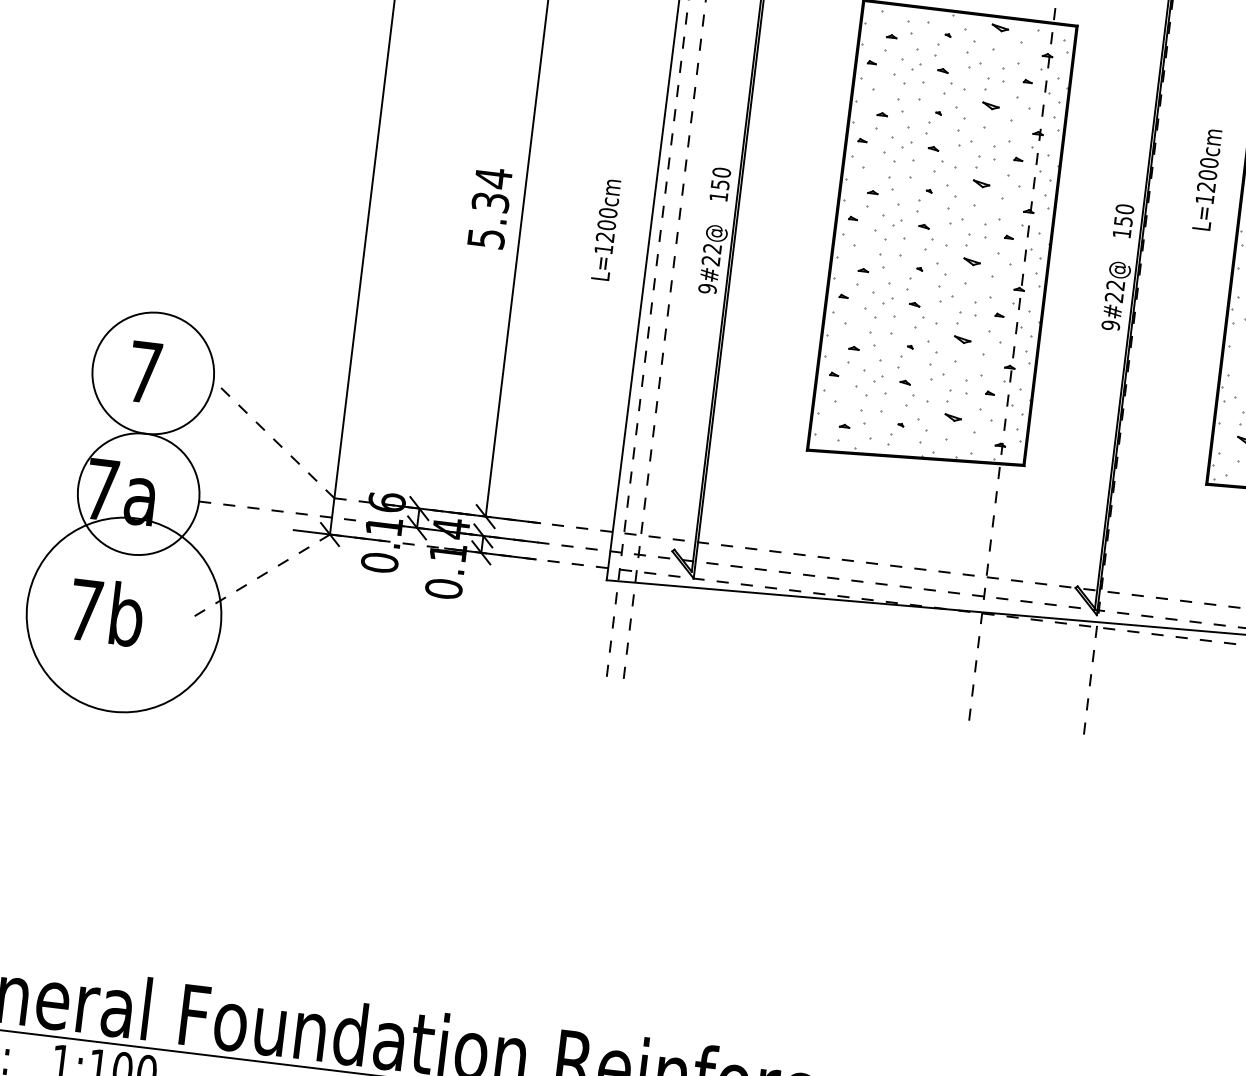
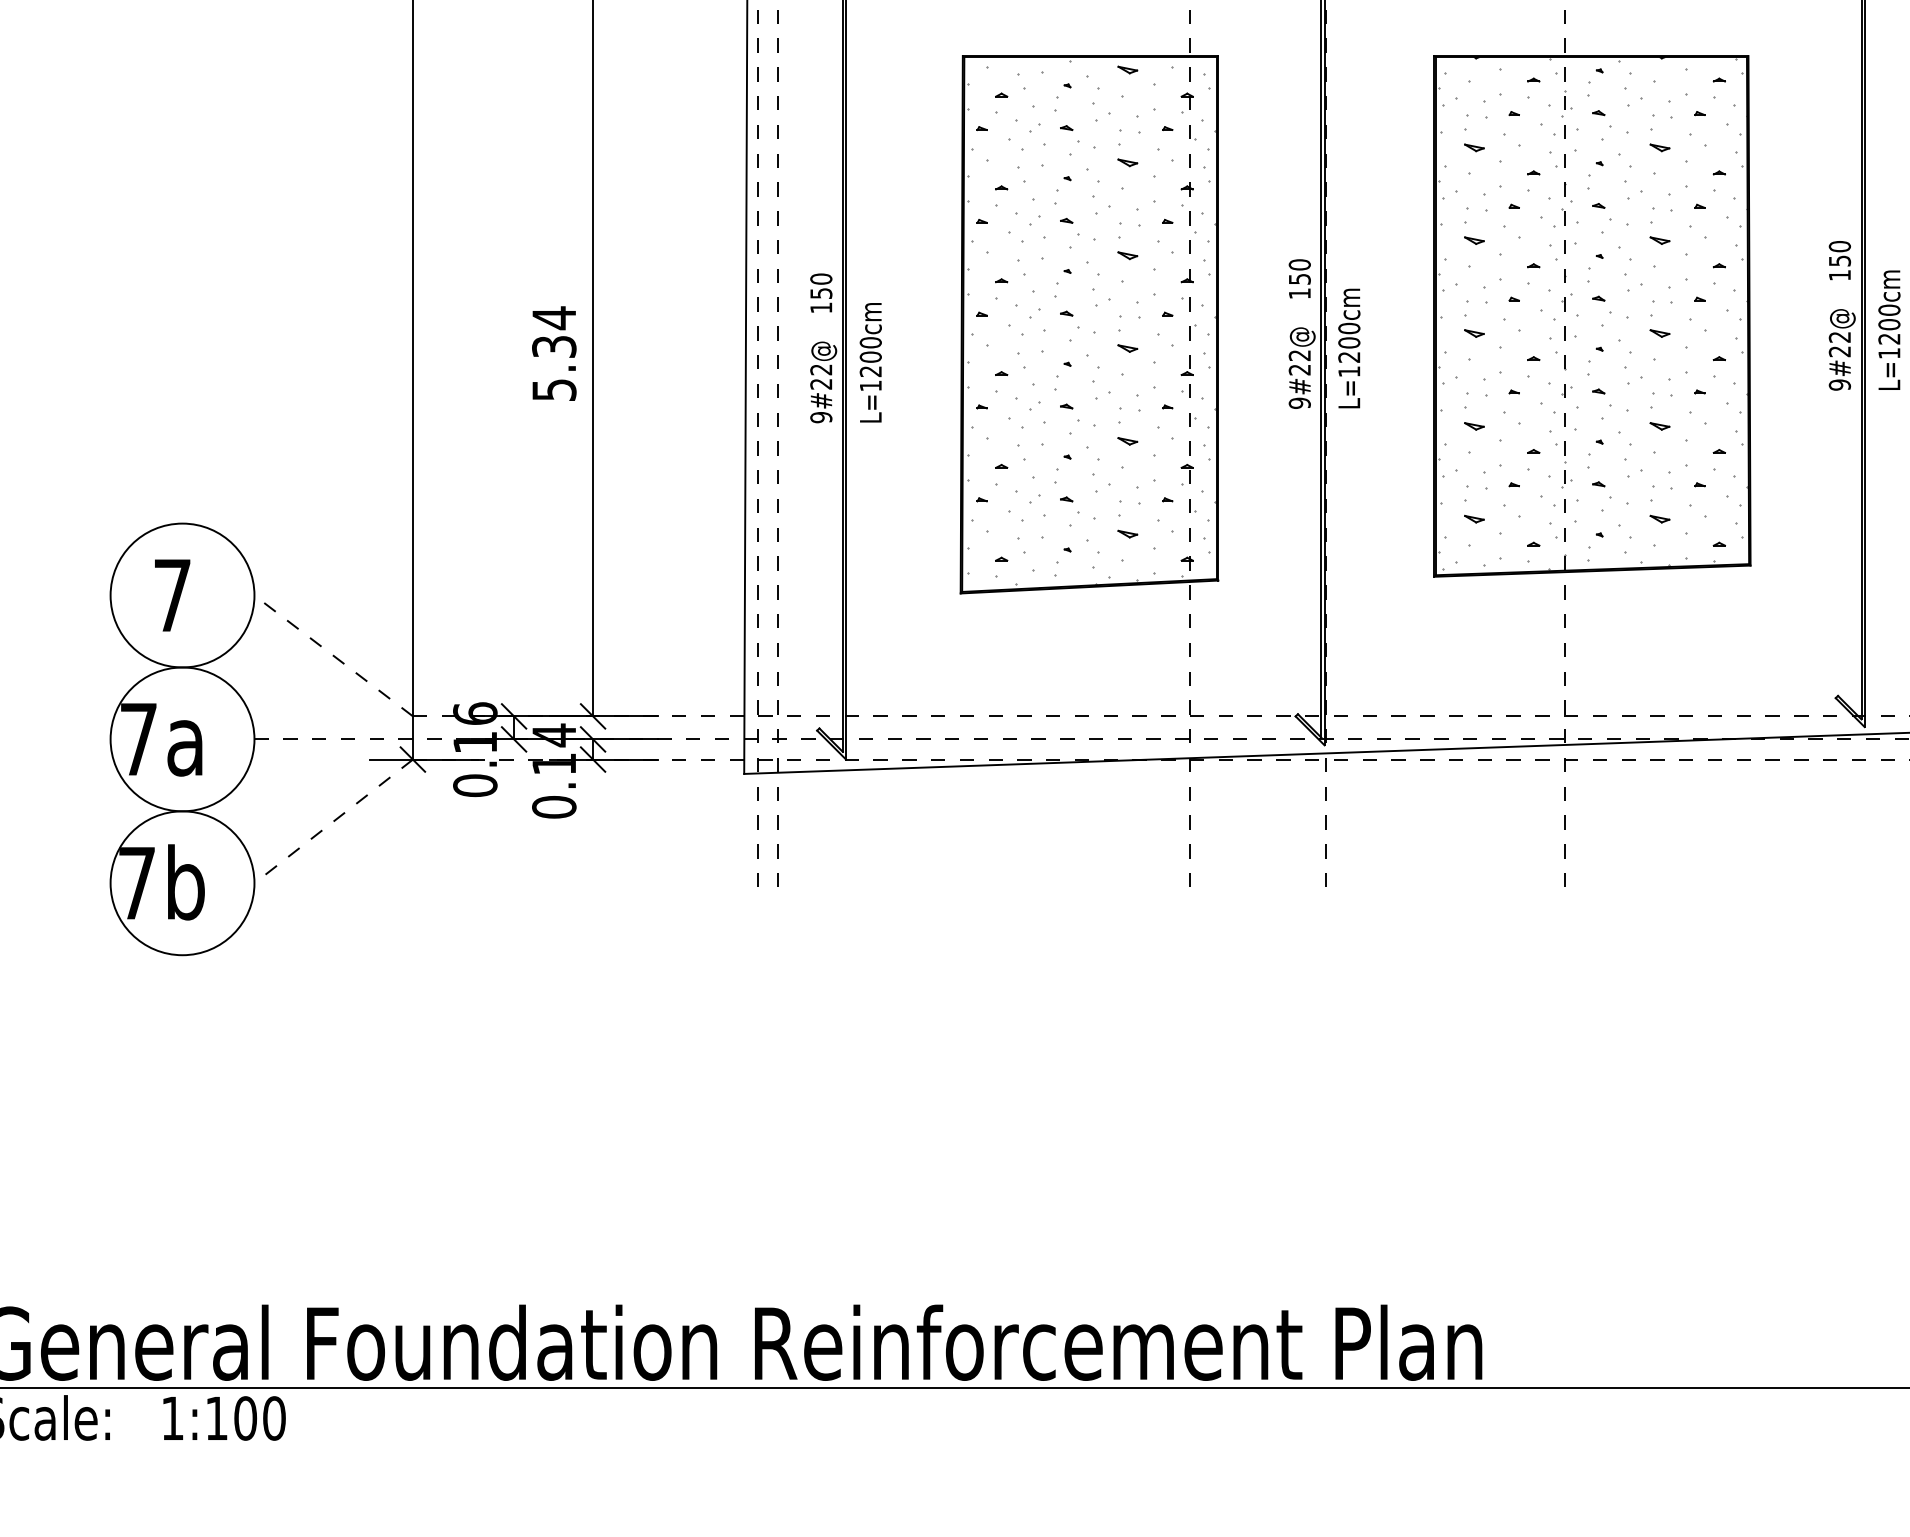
text: (1207, 179) -> (1349, 348), moved
text: (605, 229) -> (870, 362), moved
circle: (123, 615) -> (182, 883), size x0.62

